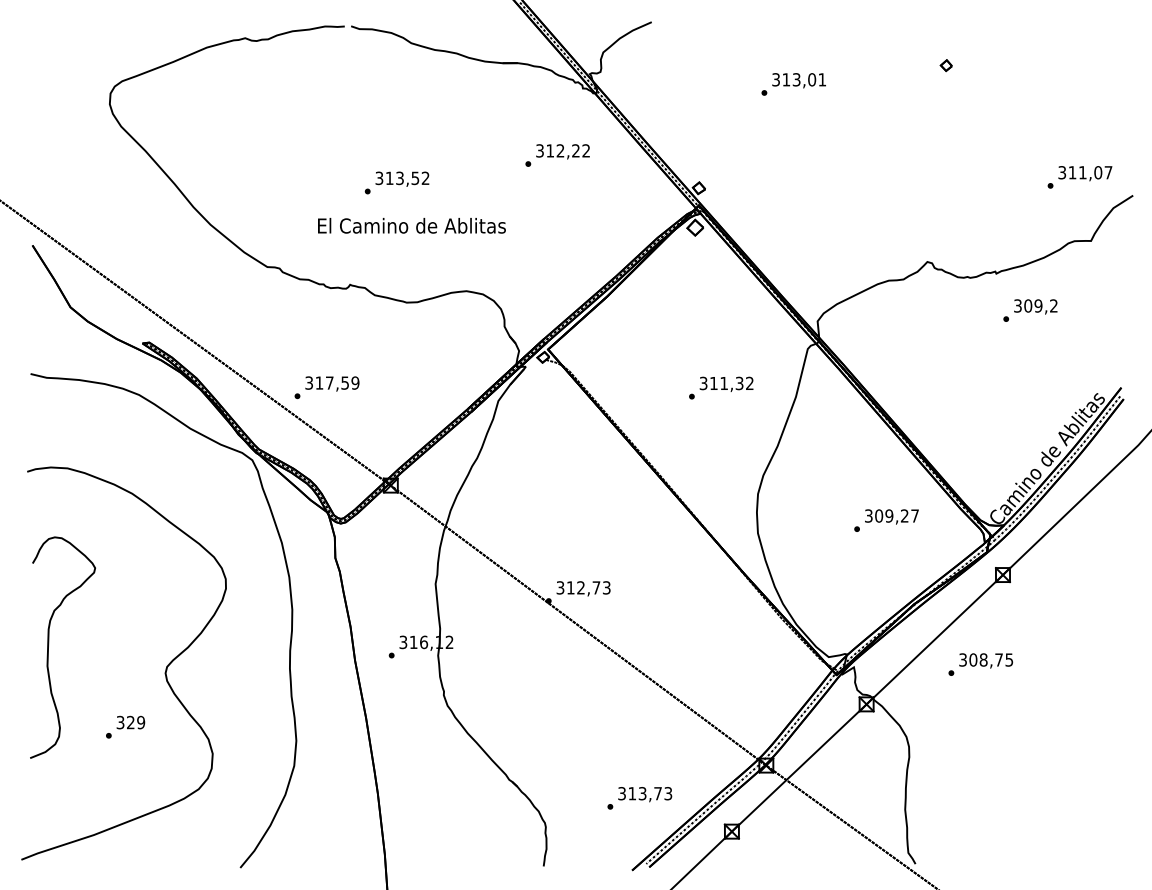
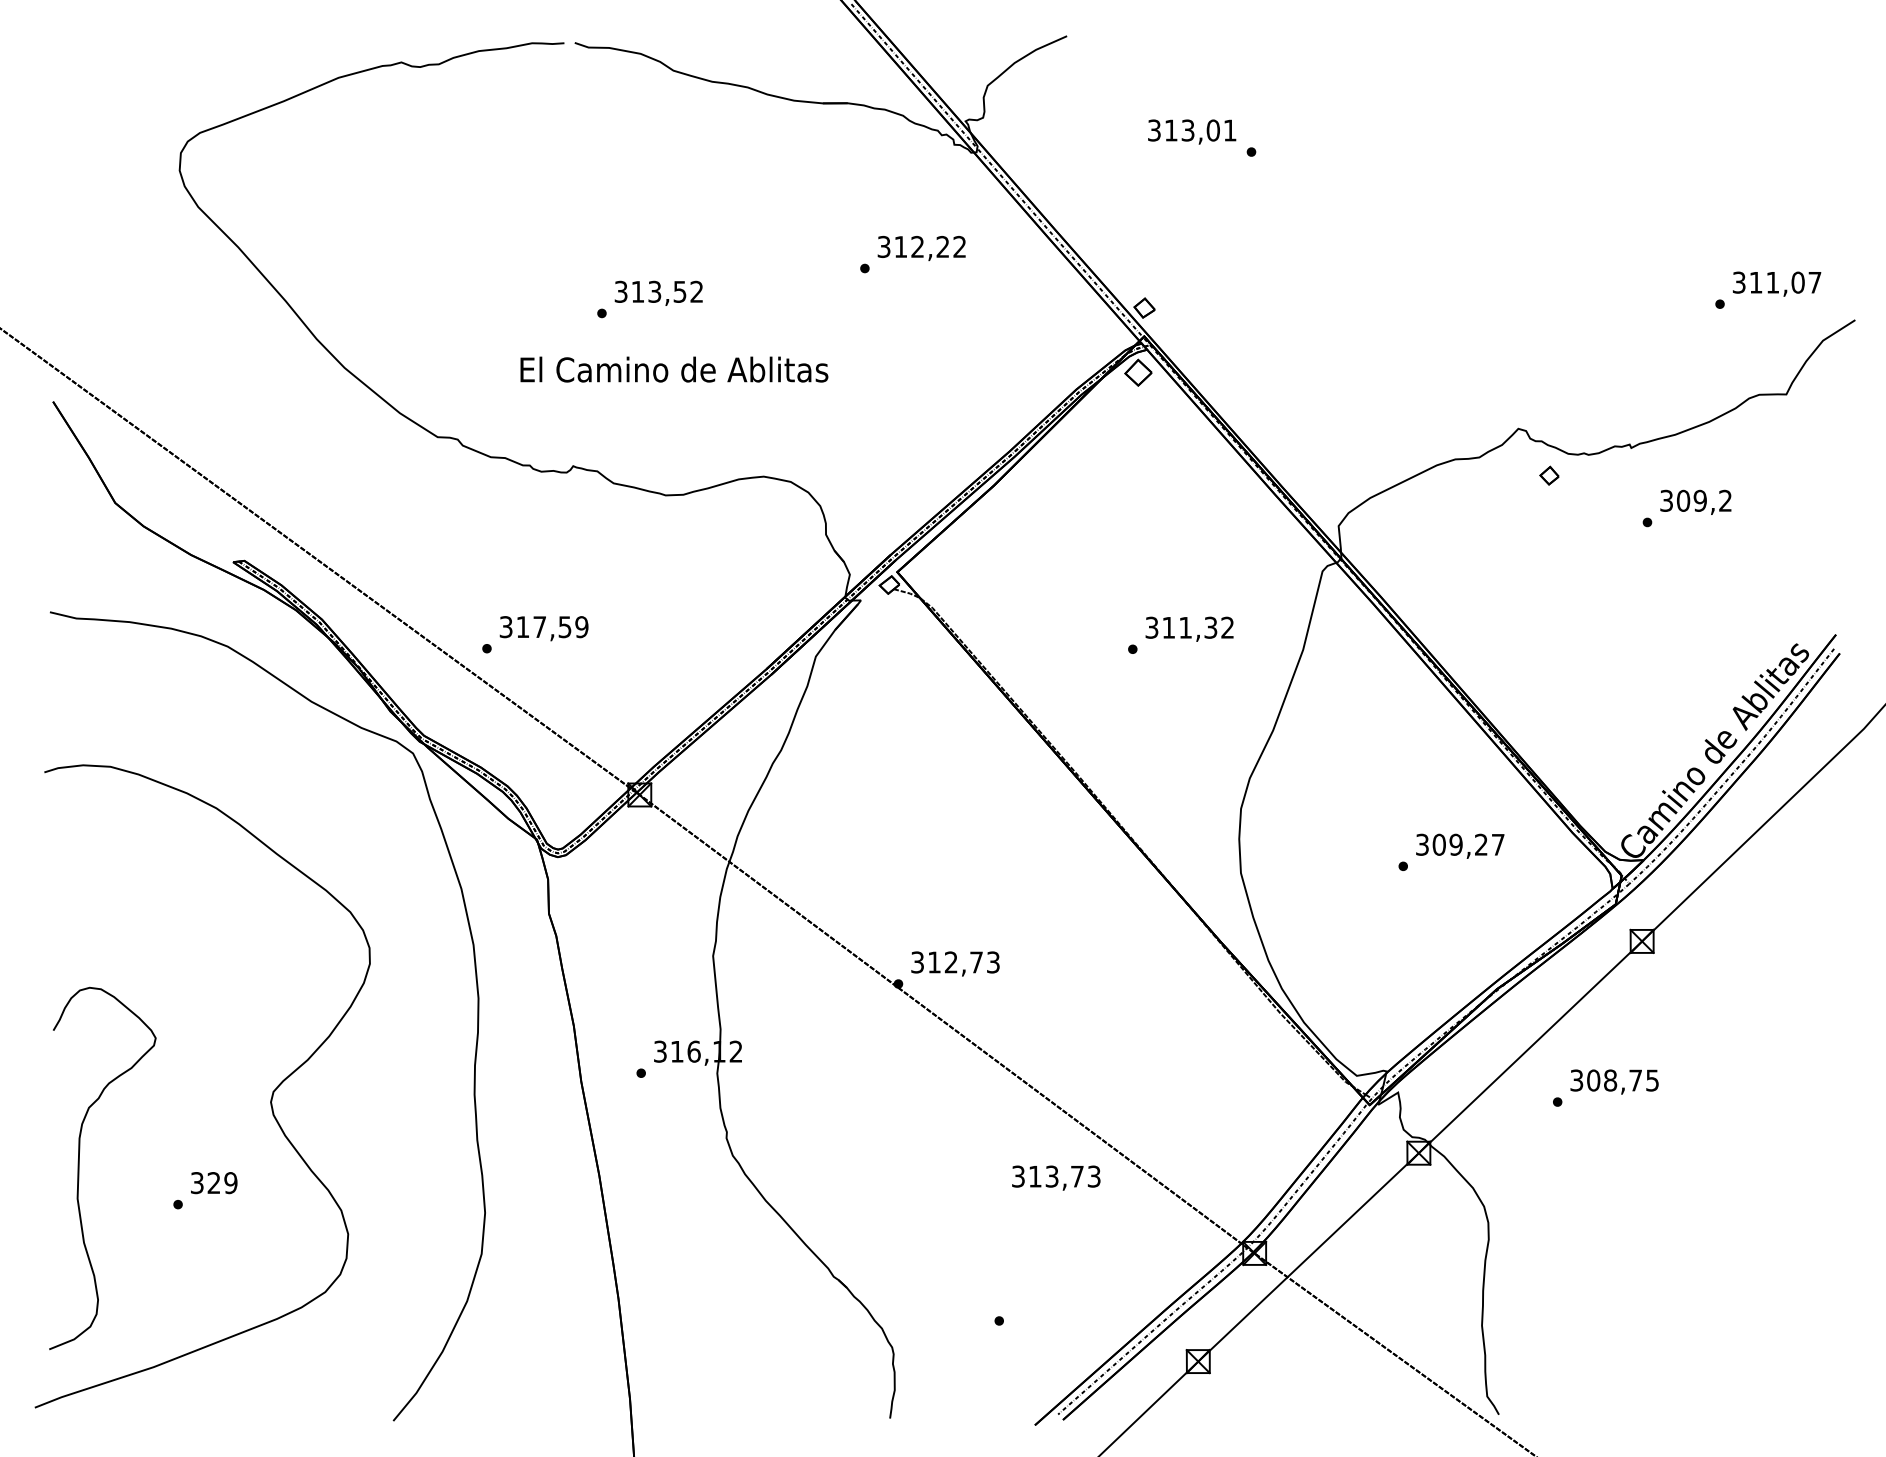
part: (945, 65) -> (1548, 475), moved
text: (798, 80) -> (1191, 131), moved
curve: (49, 644) -> (80, 1163), moved
text: (645, 794) -> (1056, 1177), moved

